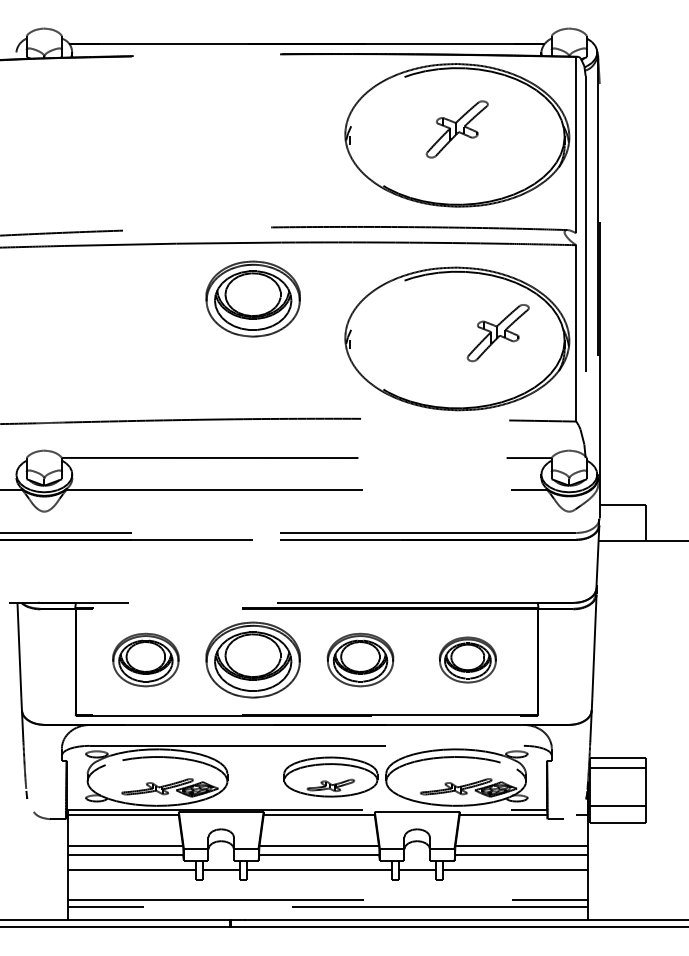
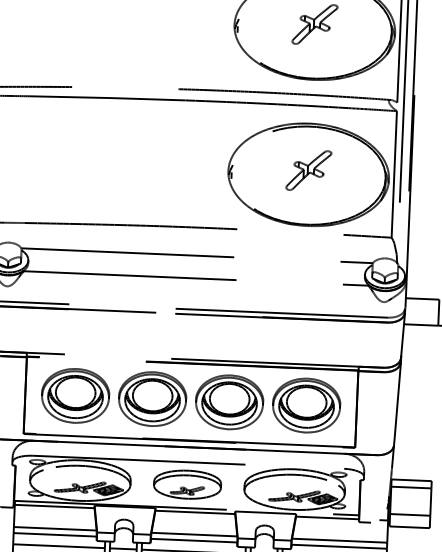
part: (252, 298) -> (162, 139), removed
part: (497, 333) -> (308, 170), moved
part: (145, 659) -> (75, 395), size x1.43
part: (360, 659) -> (229, 401), size x1.43
part: (467, 659) -> (306, 405), size x1.67
part: (330, 776) -> (187, 484), moved

